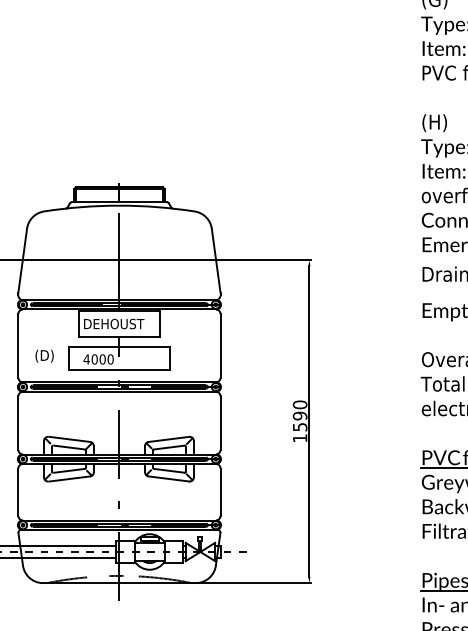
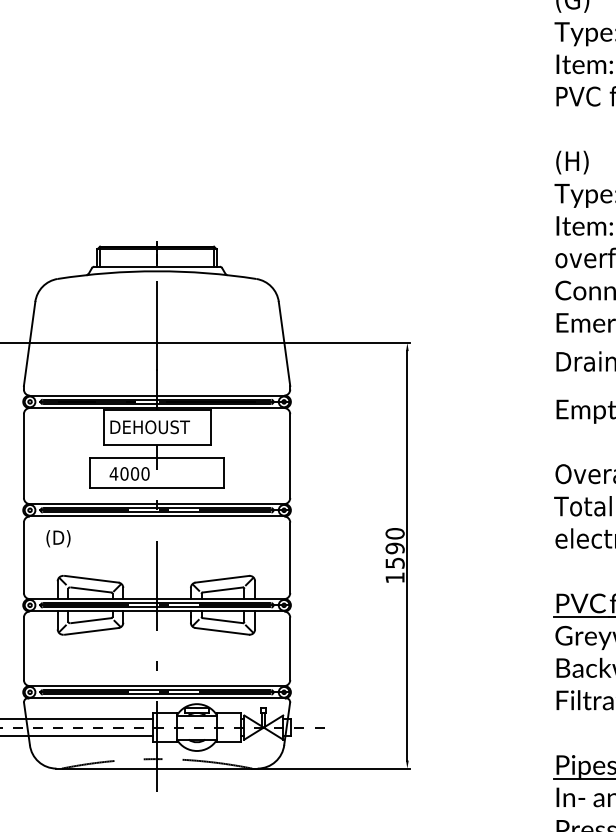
text: (44, 356) -> (58, 538), moved

